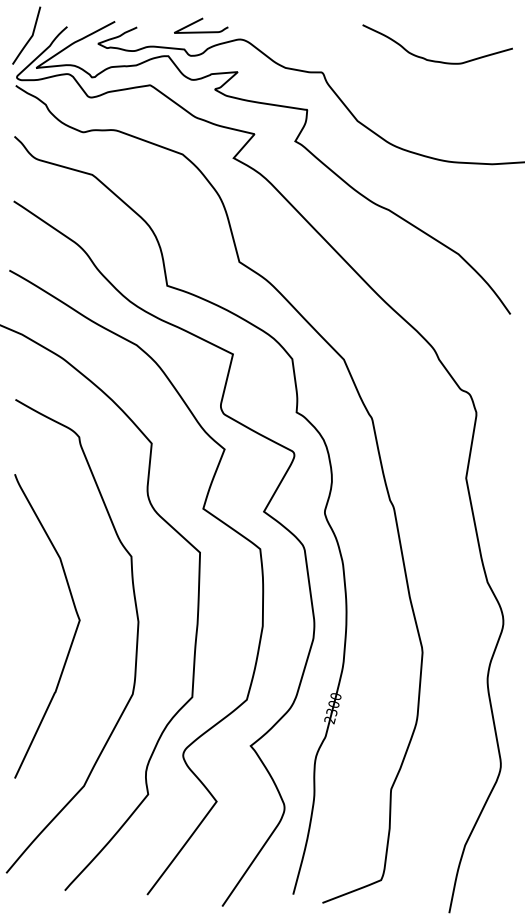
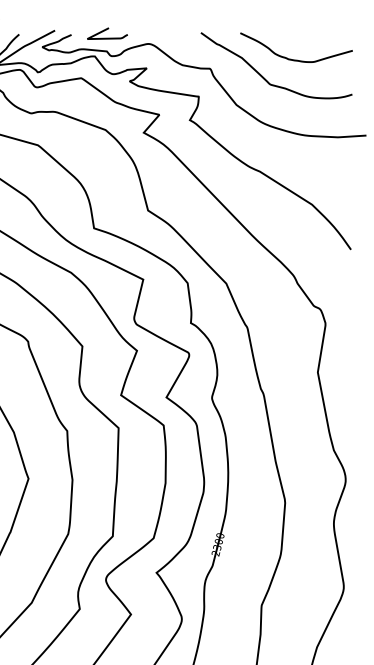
curve: (199, 21) -> (106, 30), moved
curve: (394, 84) -> (264, 77), added

